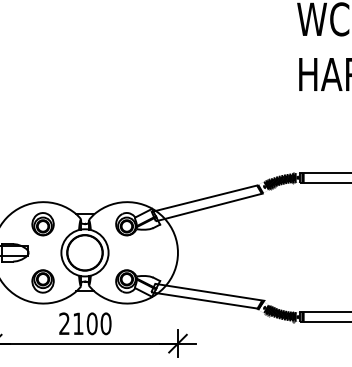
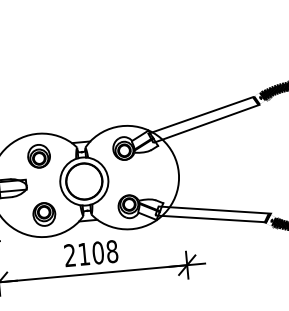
text: (105, 323) -> (111, 251), 2100 -> 2108

